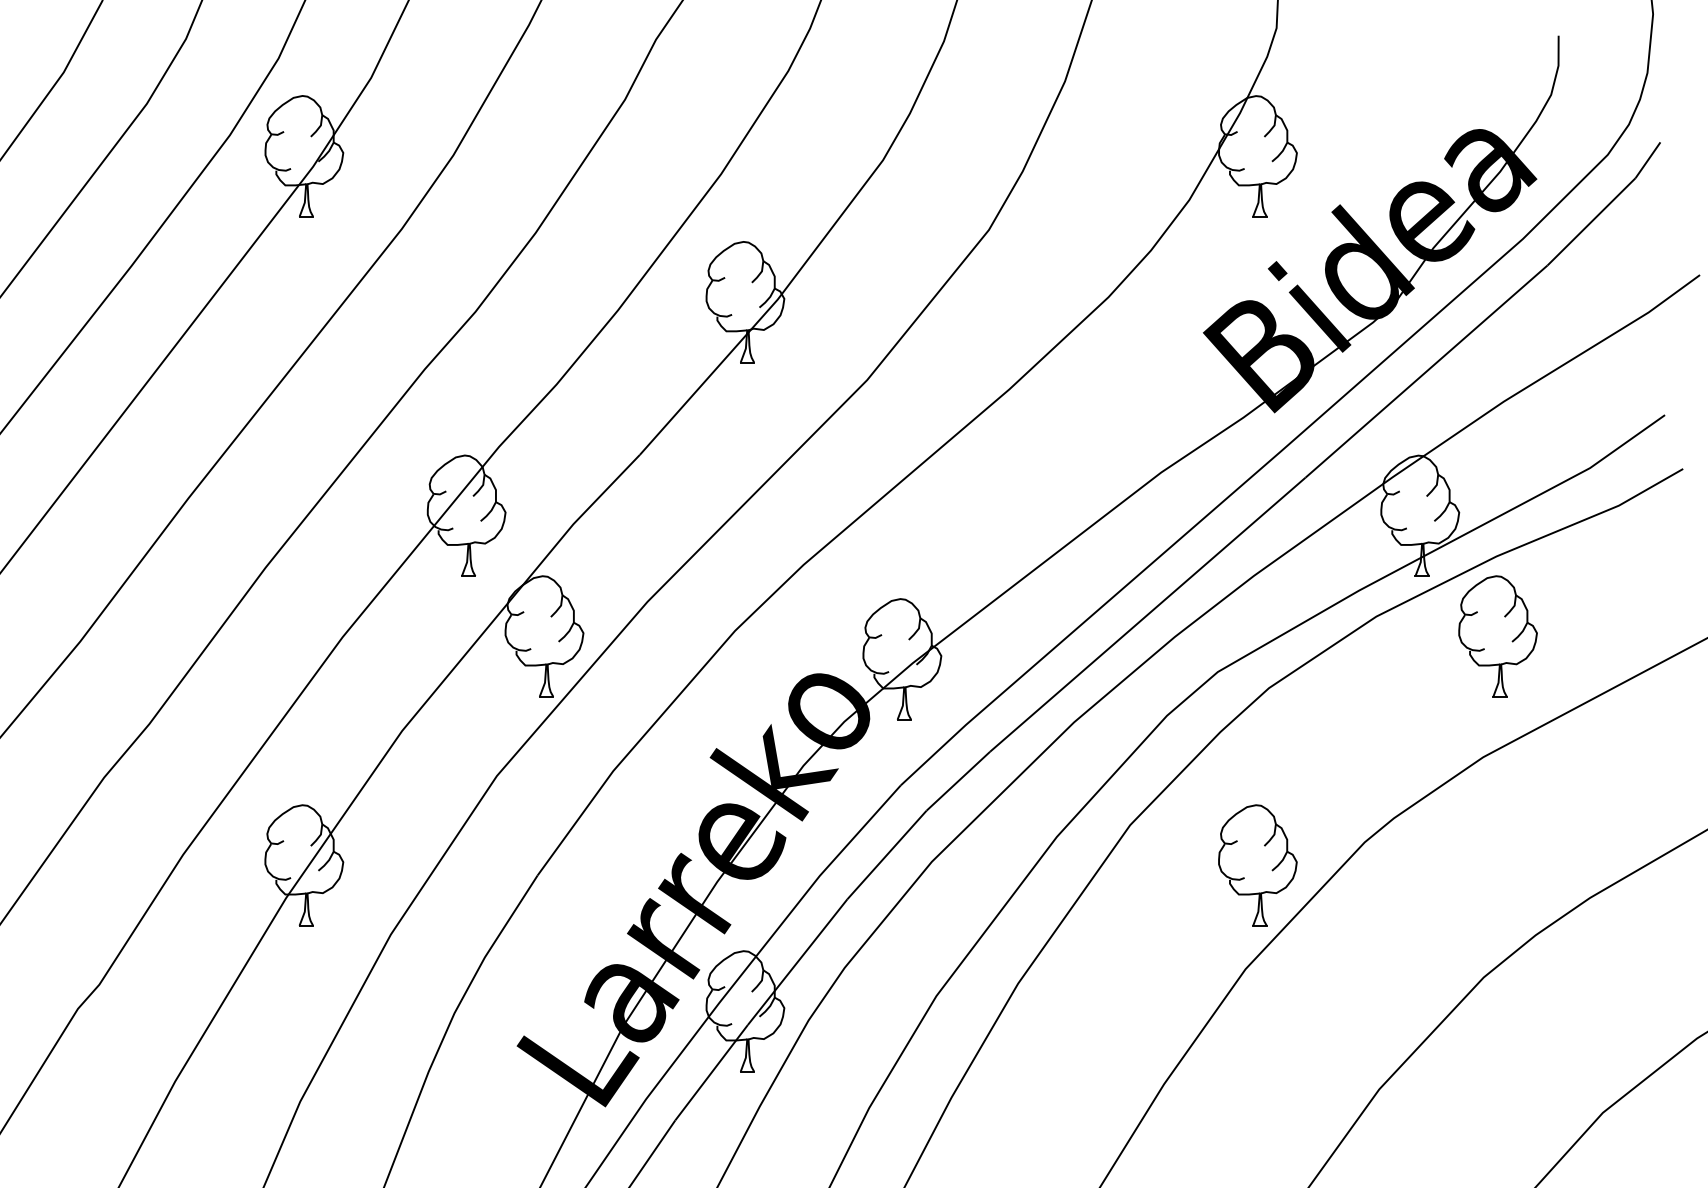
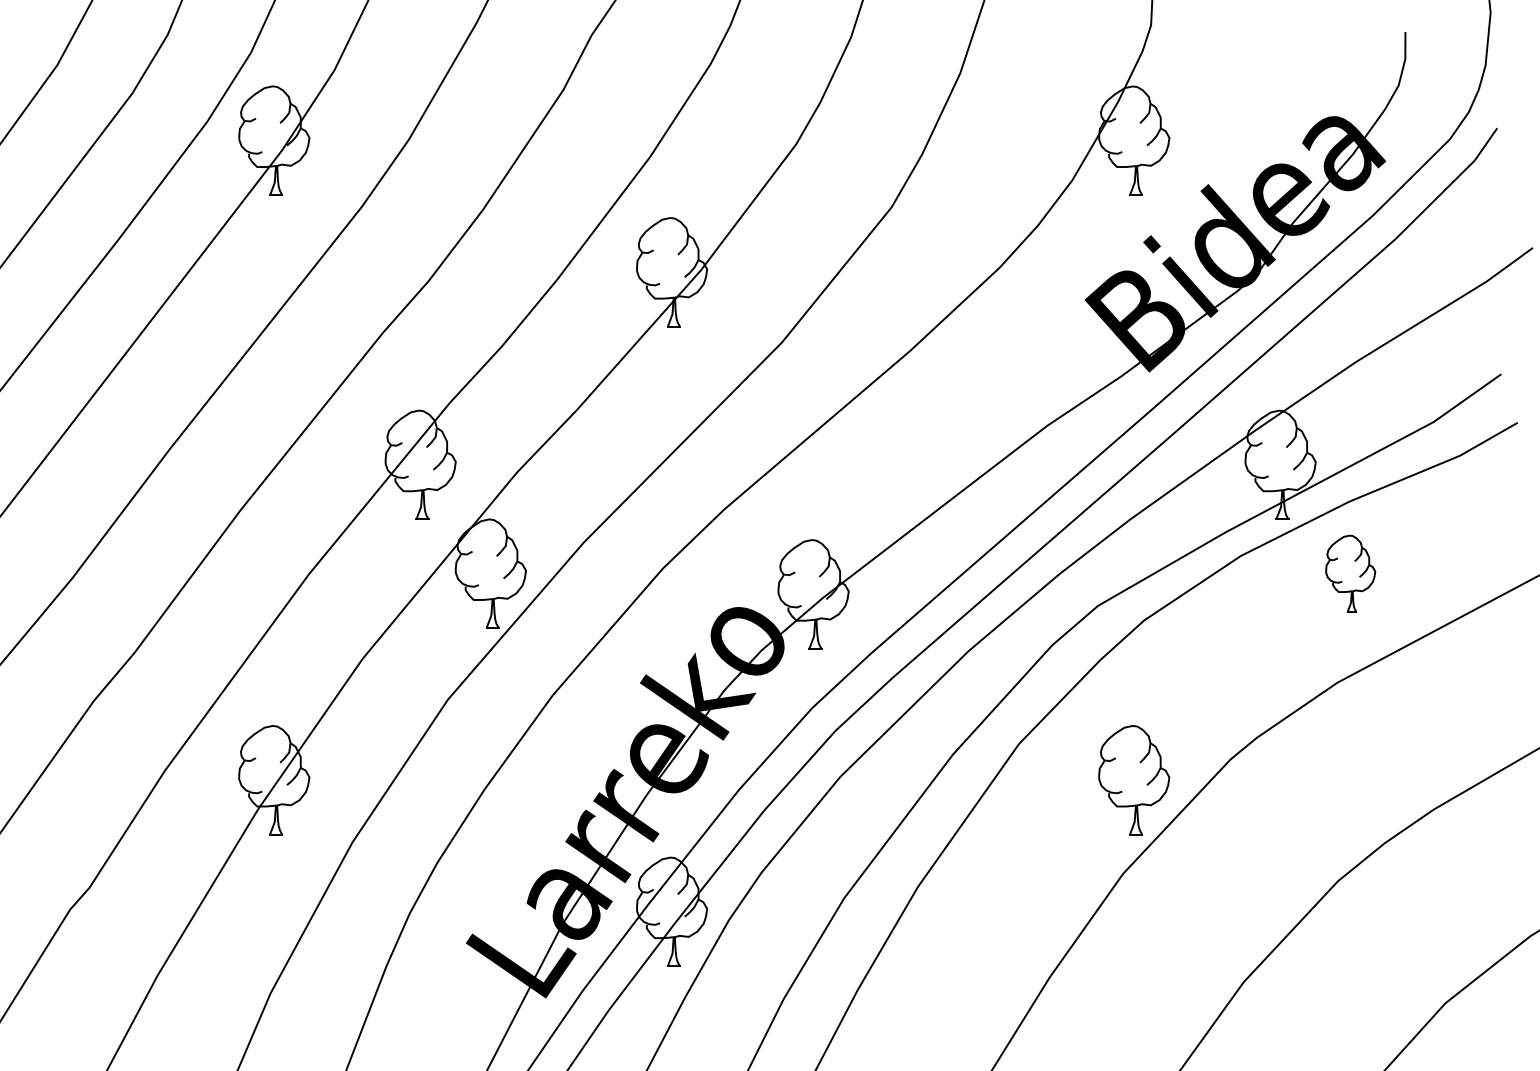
part: (1497, 636) -> (1350, 573), size x0.7

